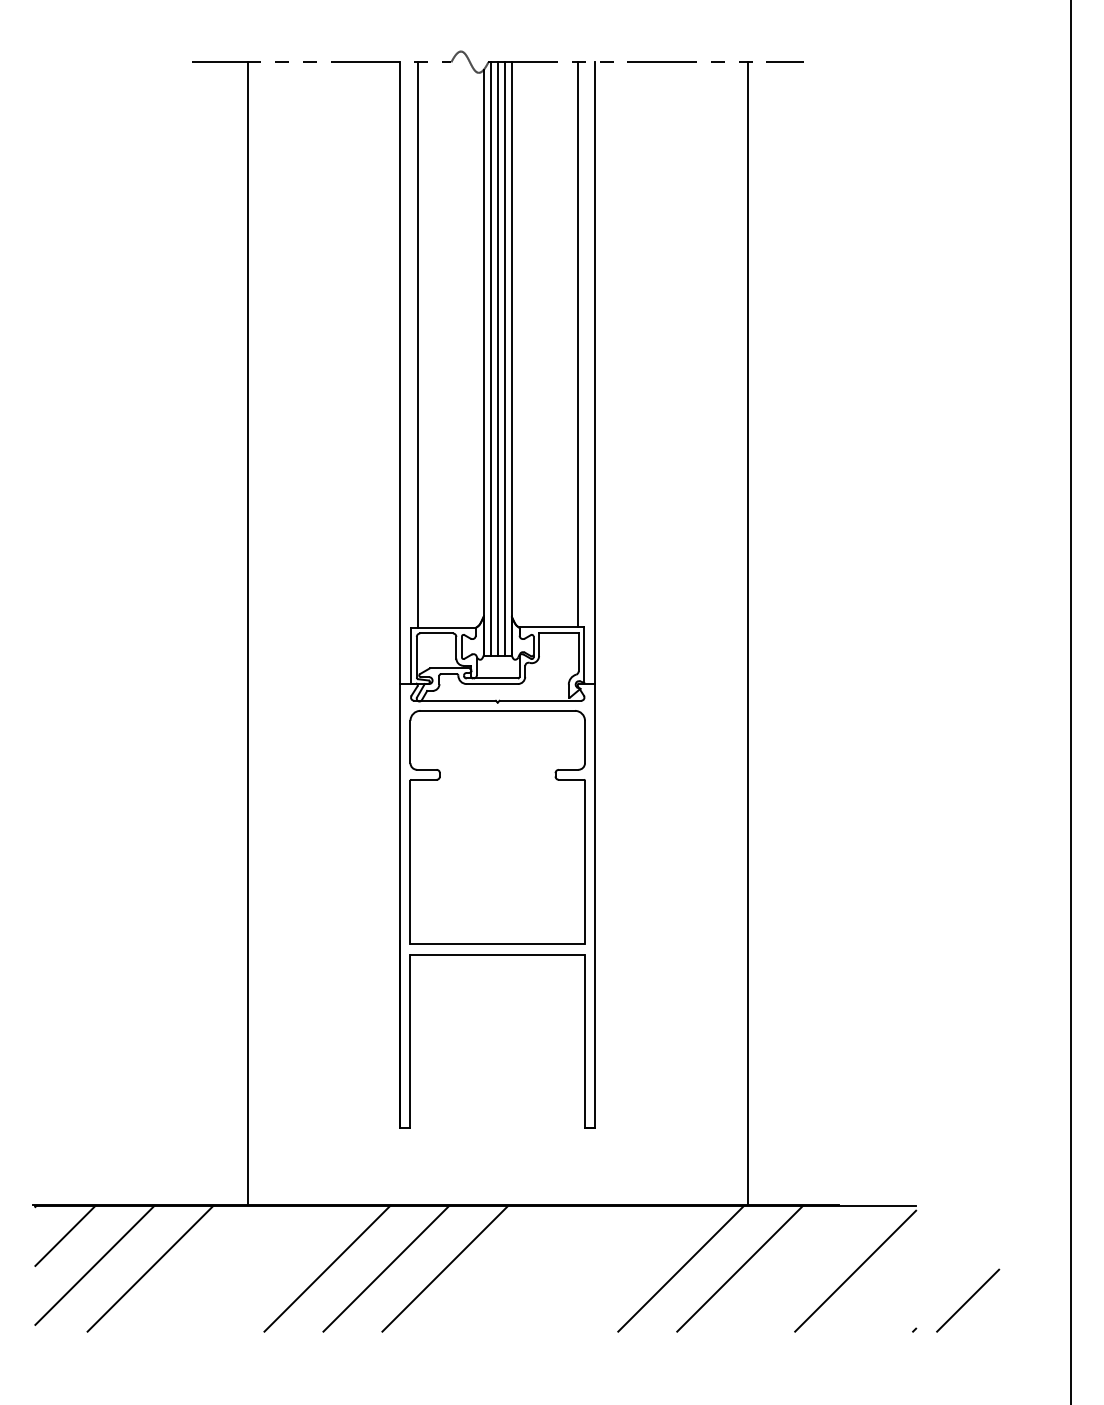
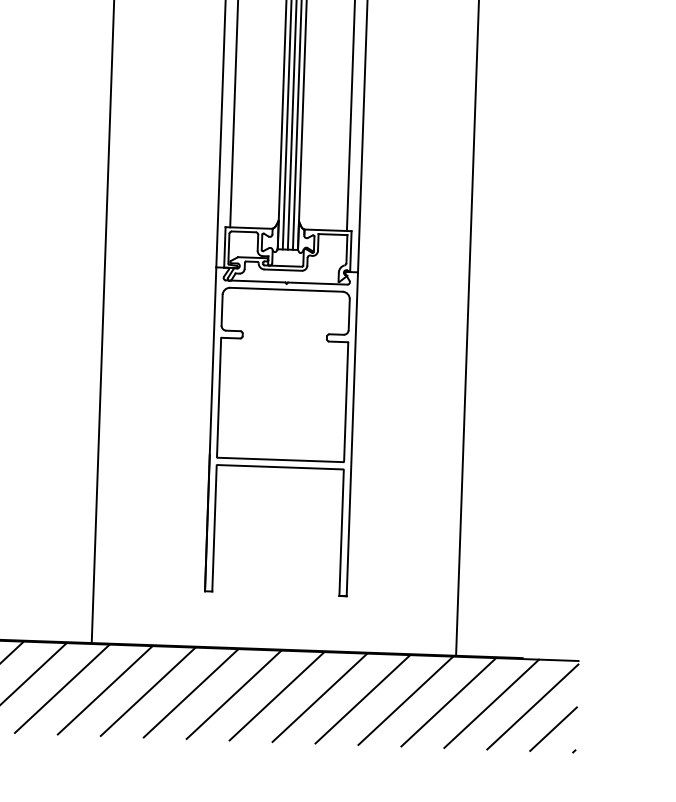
line: (209, 1268) -> (62, 688), added
line: (268, 1268) -> (105, 690), added
line: (504, 1268) -> (277, 696), added
line: (563, 1268) -> (320, 697), added
line: (622, 1268) -> (363, 699), added
line: (798, 1268) -> (491, 703), added
line: (968, 1300) -> (553, 729), moved

